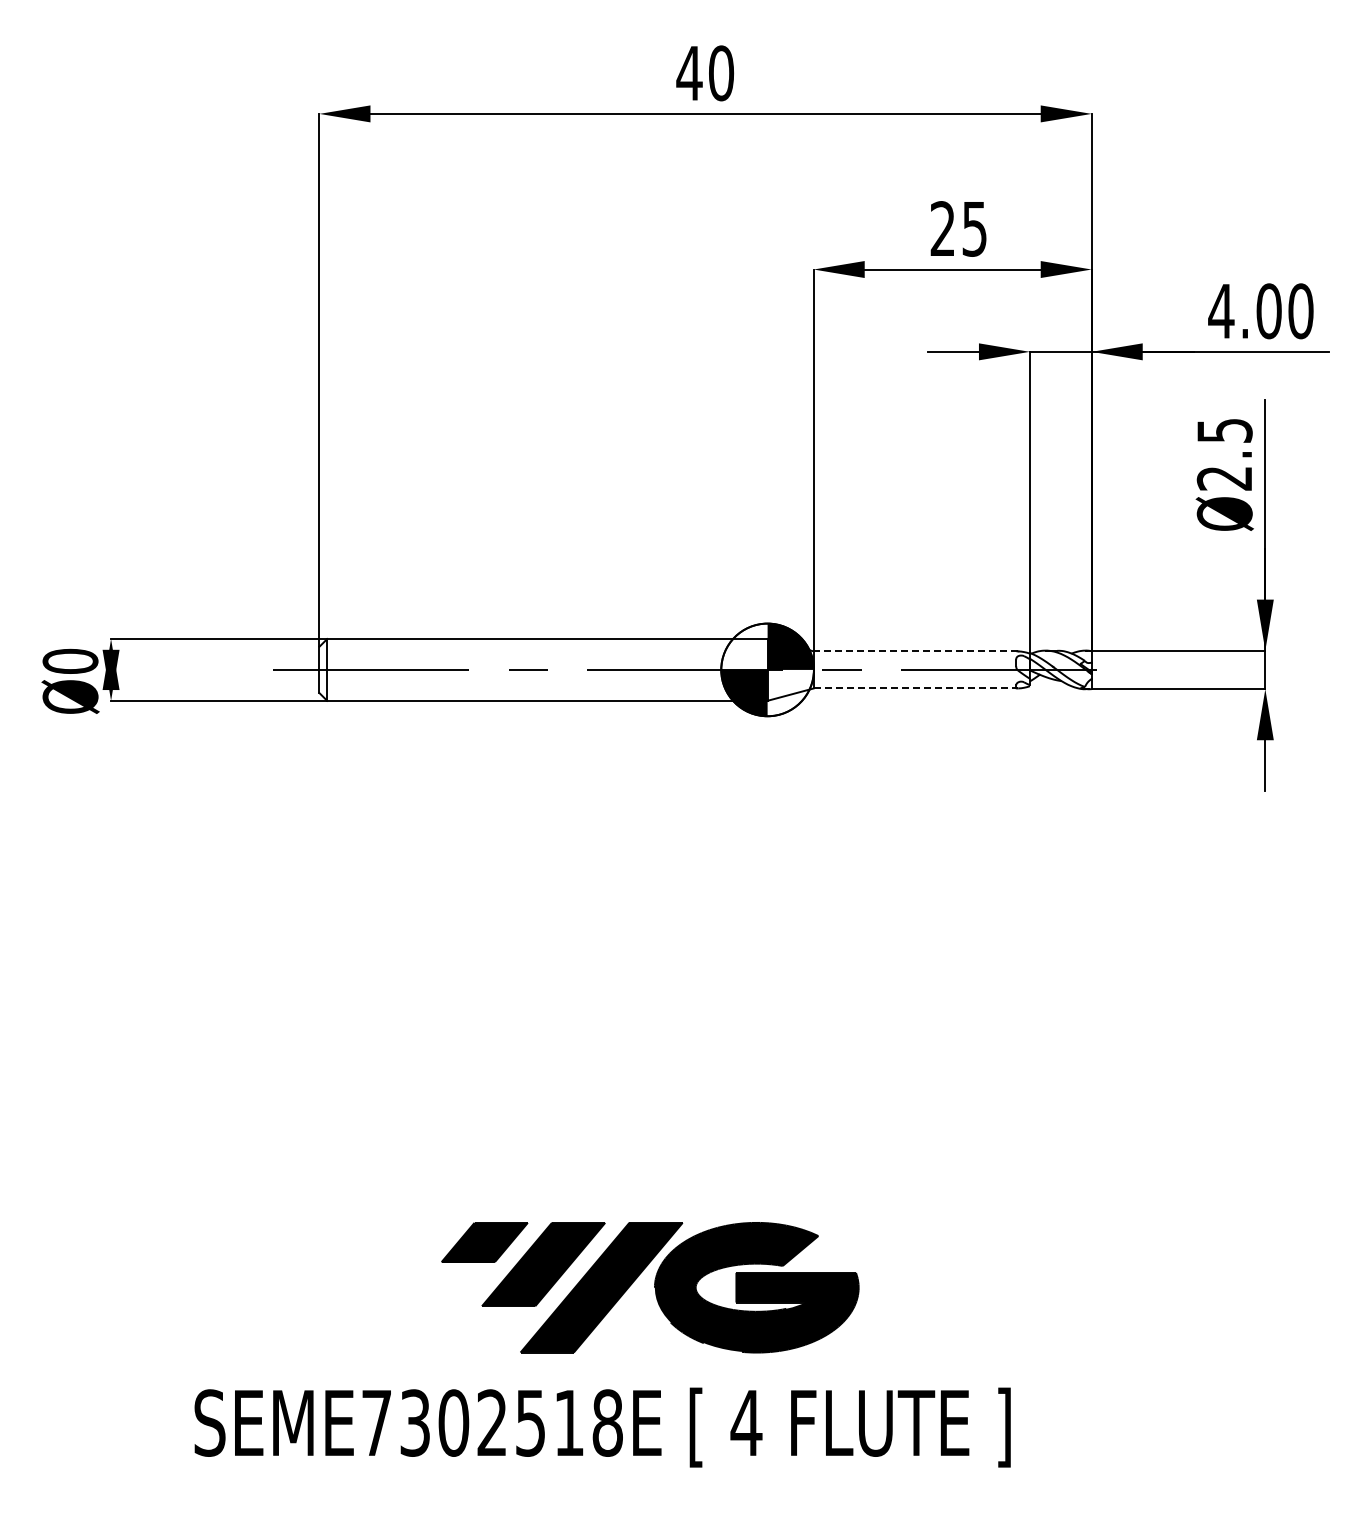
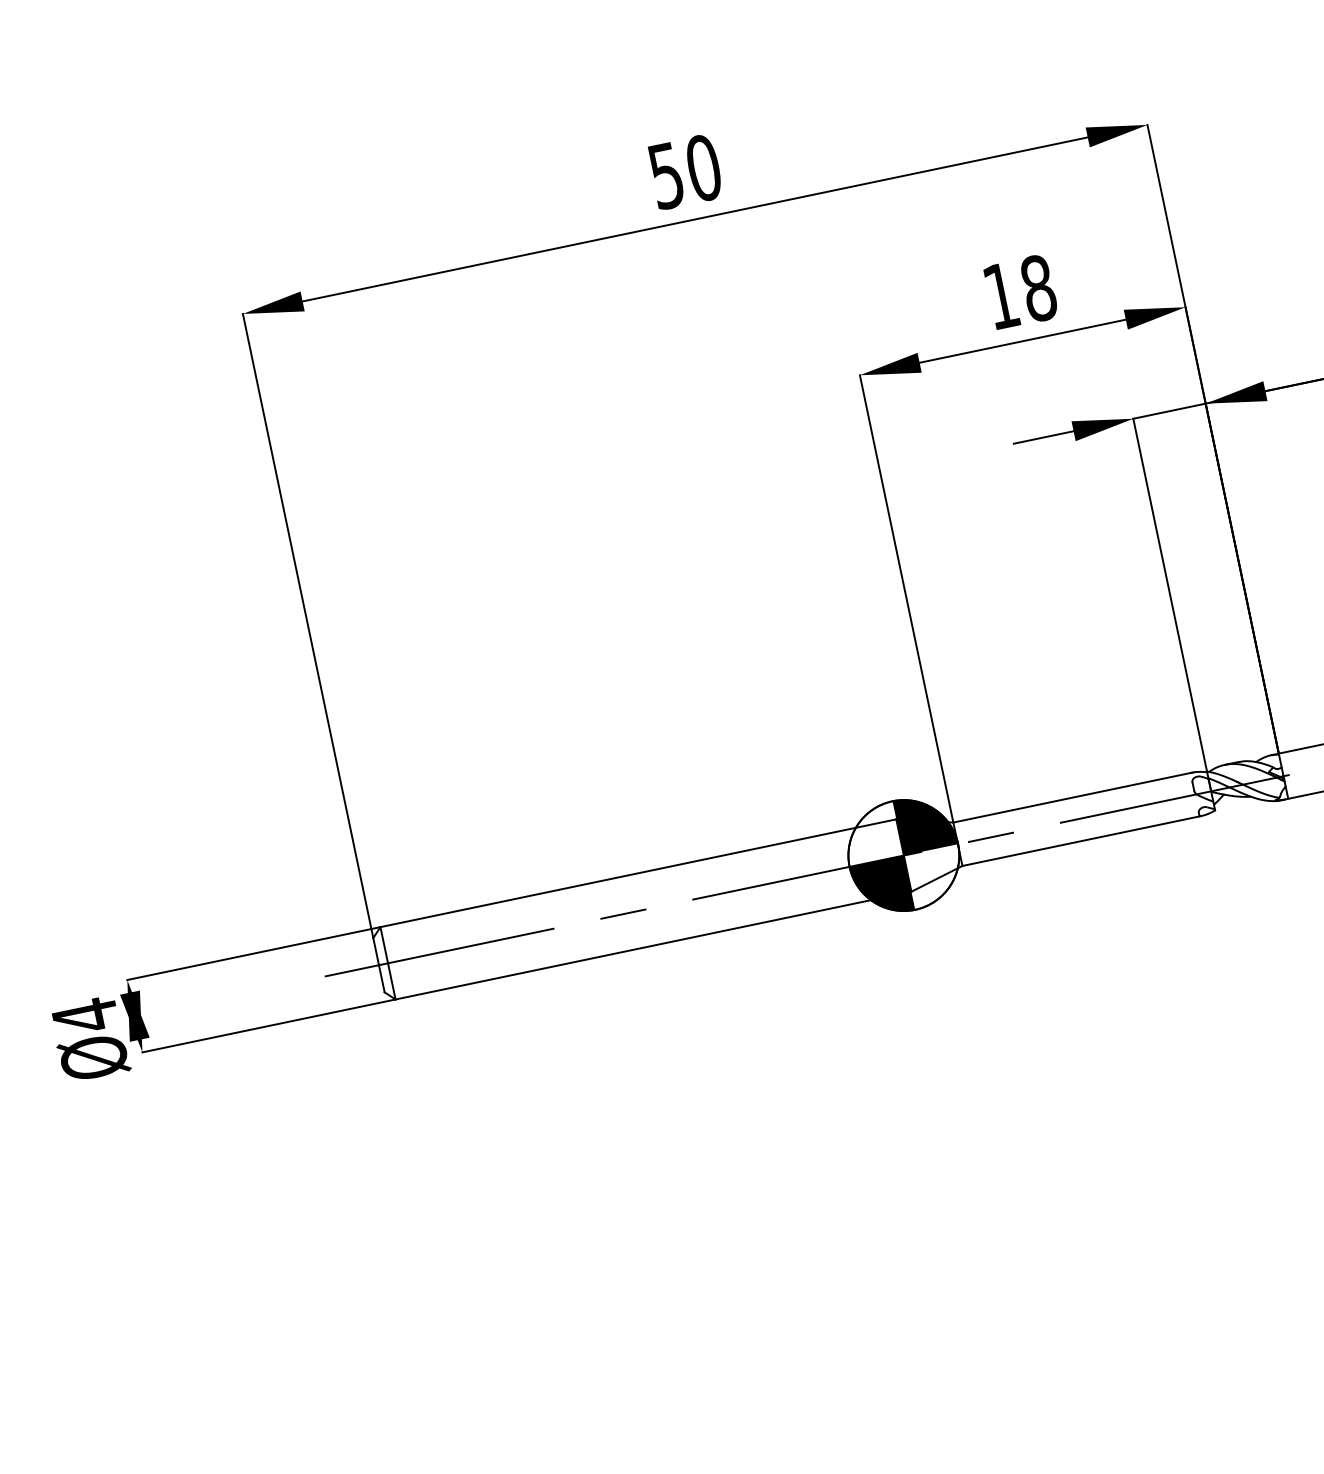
text: (689, 73) -> (666, 176), 40 -> 50
text: (958, 228) -> (1019, 291), 25 -> 18
line: (915, 651) -> (1072, 797), dashed -> solid
text: (70, 661) -> (85, 1016), Ø0 -> Ø4
line: (915, 688) -> (1081, 841), dashed -> solid

